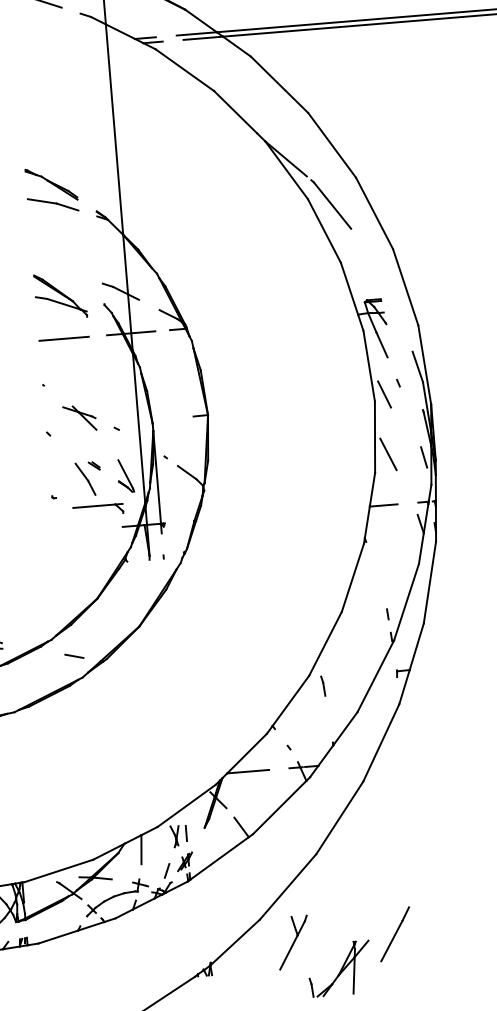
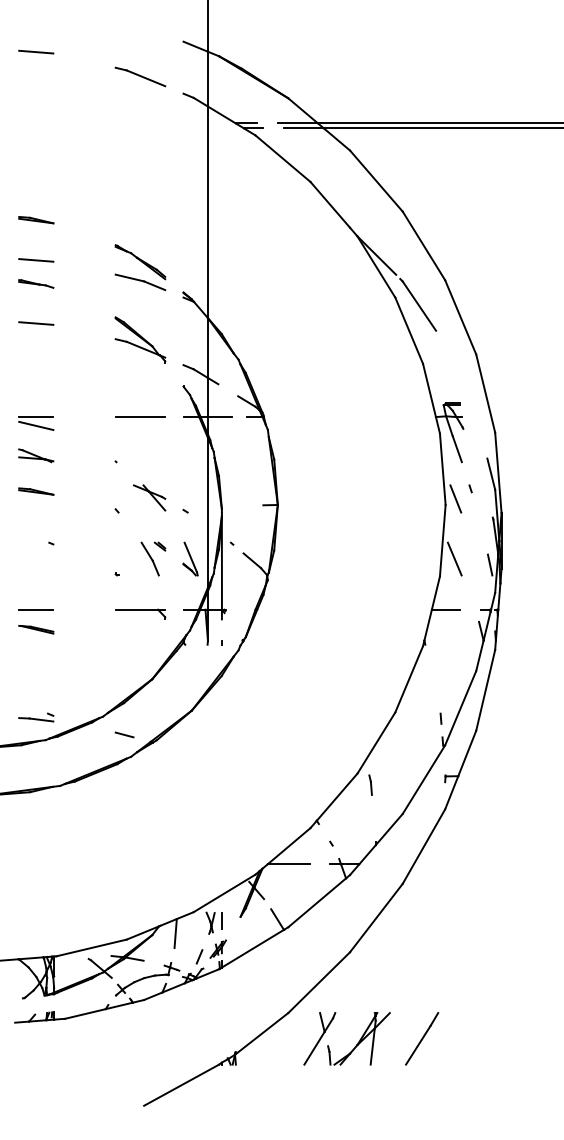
part: (60, 295) -> (140, 339), moved
part: (98, 509) -> (140, 613), moved
part: (339, 968) -> (358, 1038), moved

